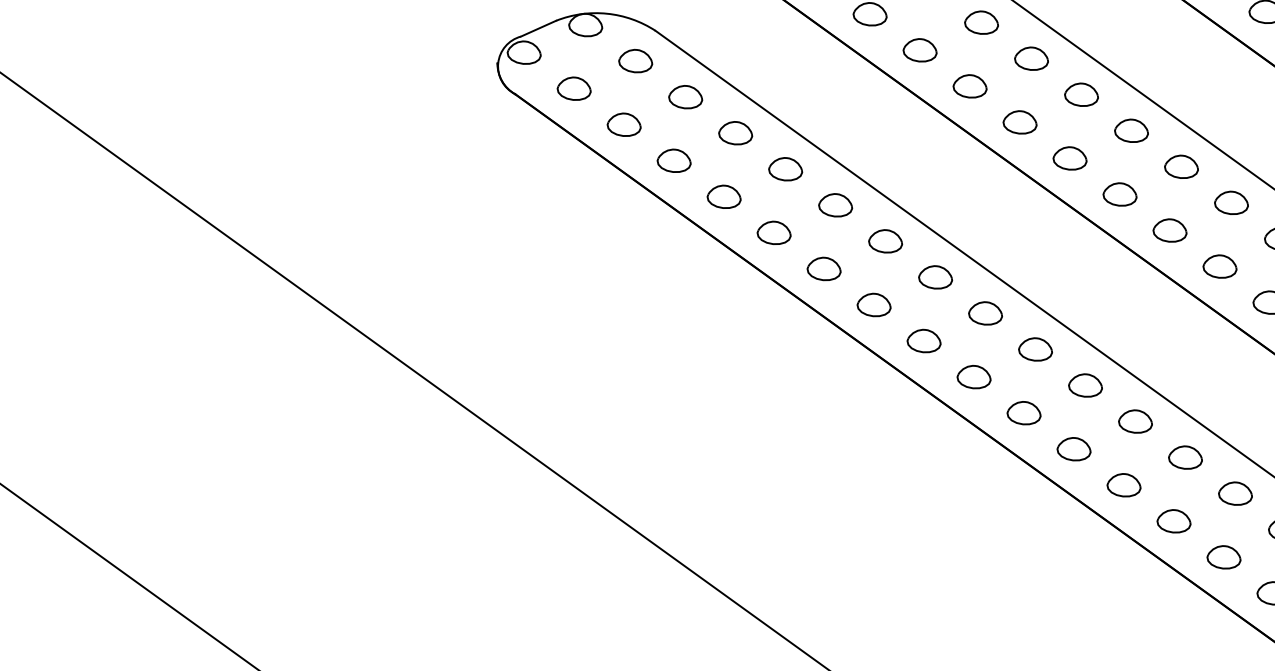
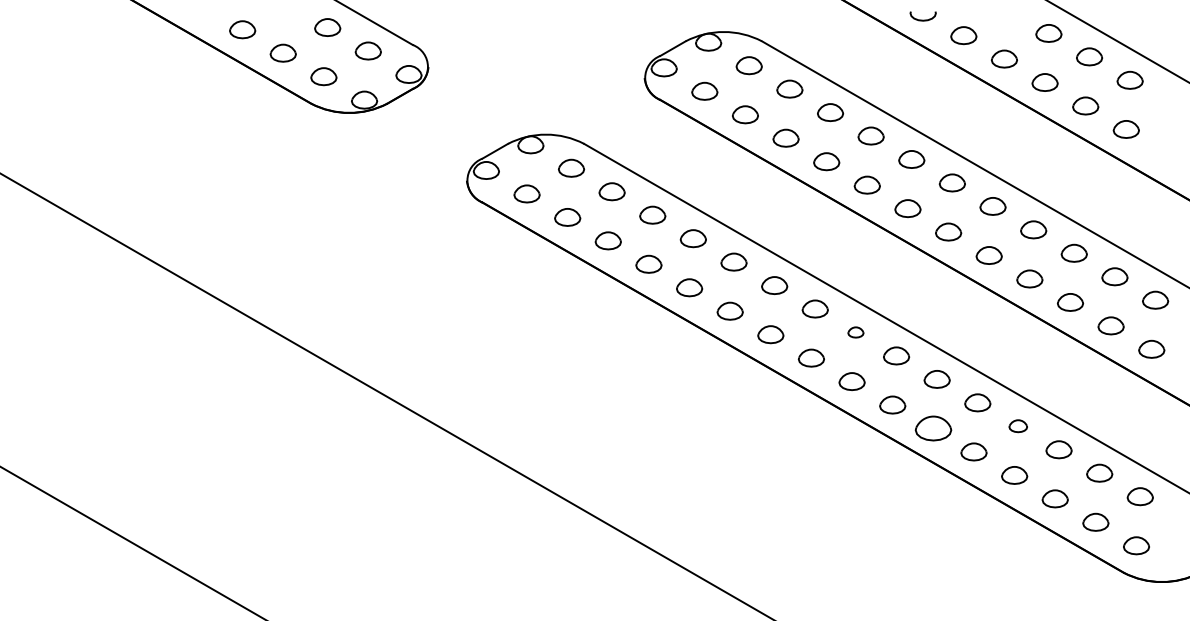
part: (985, 313) -> (855, 332), size x0.6
part: (1073, 449) -> (932, 428), size x1.4
part: (1184, 456) -> (1017, 425), size x0.7

